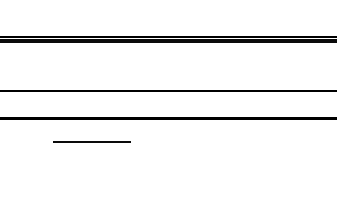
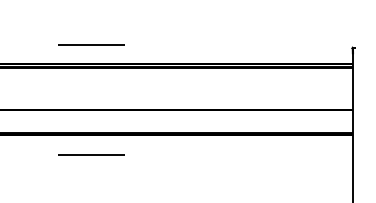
line: (91, 14) -> (91, 44), added

